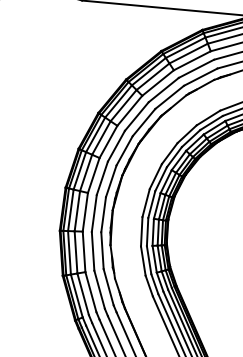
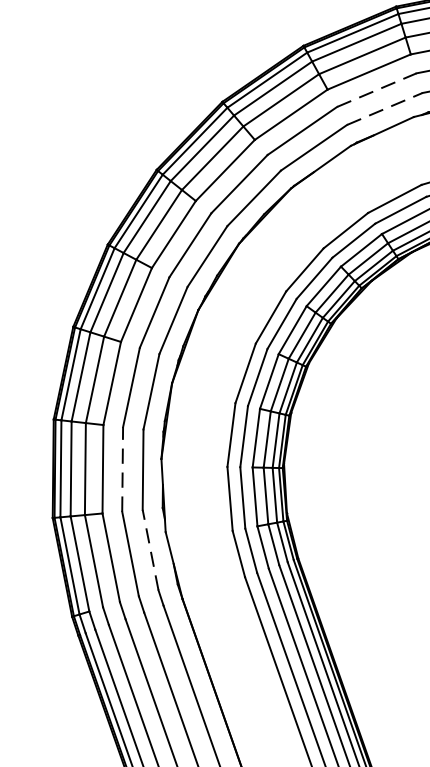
line: (196, 68) -> (376, 89), solid -> dashed
line: (200, 77) -> (384, 109), solid -> dashed
line: (93, 250) -> (123, 467), solid -> dashed
line: (108, 287) -> (150, 550), solid -> dashed

